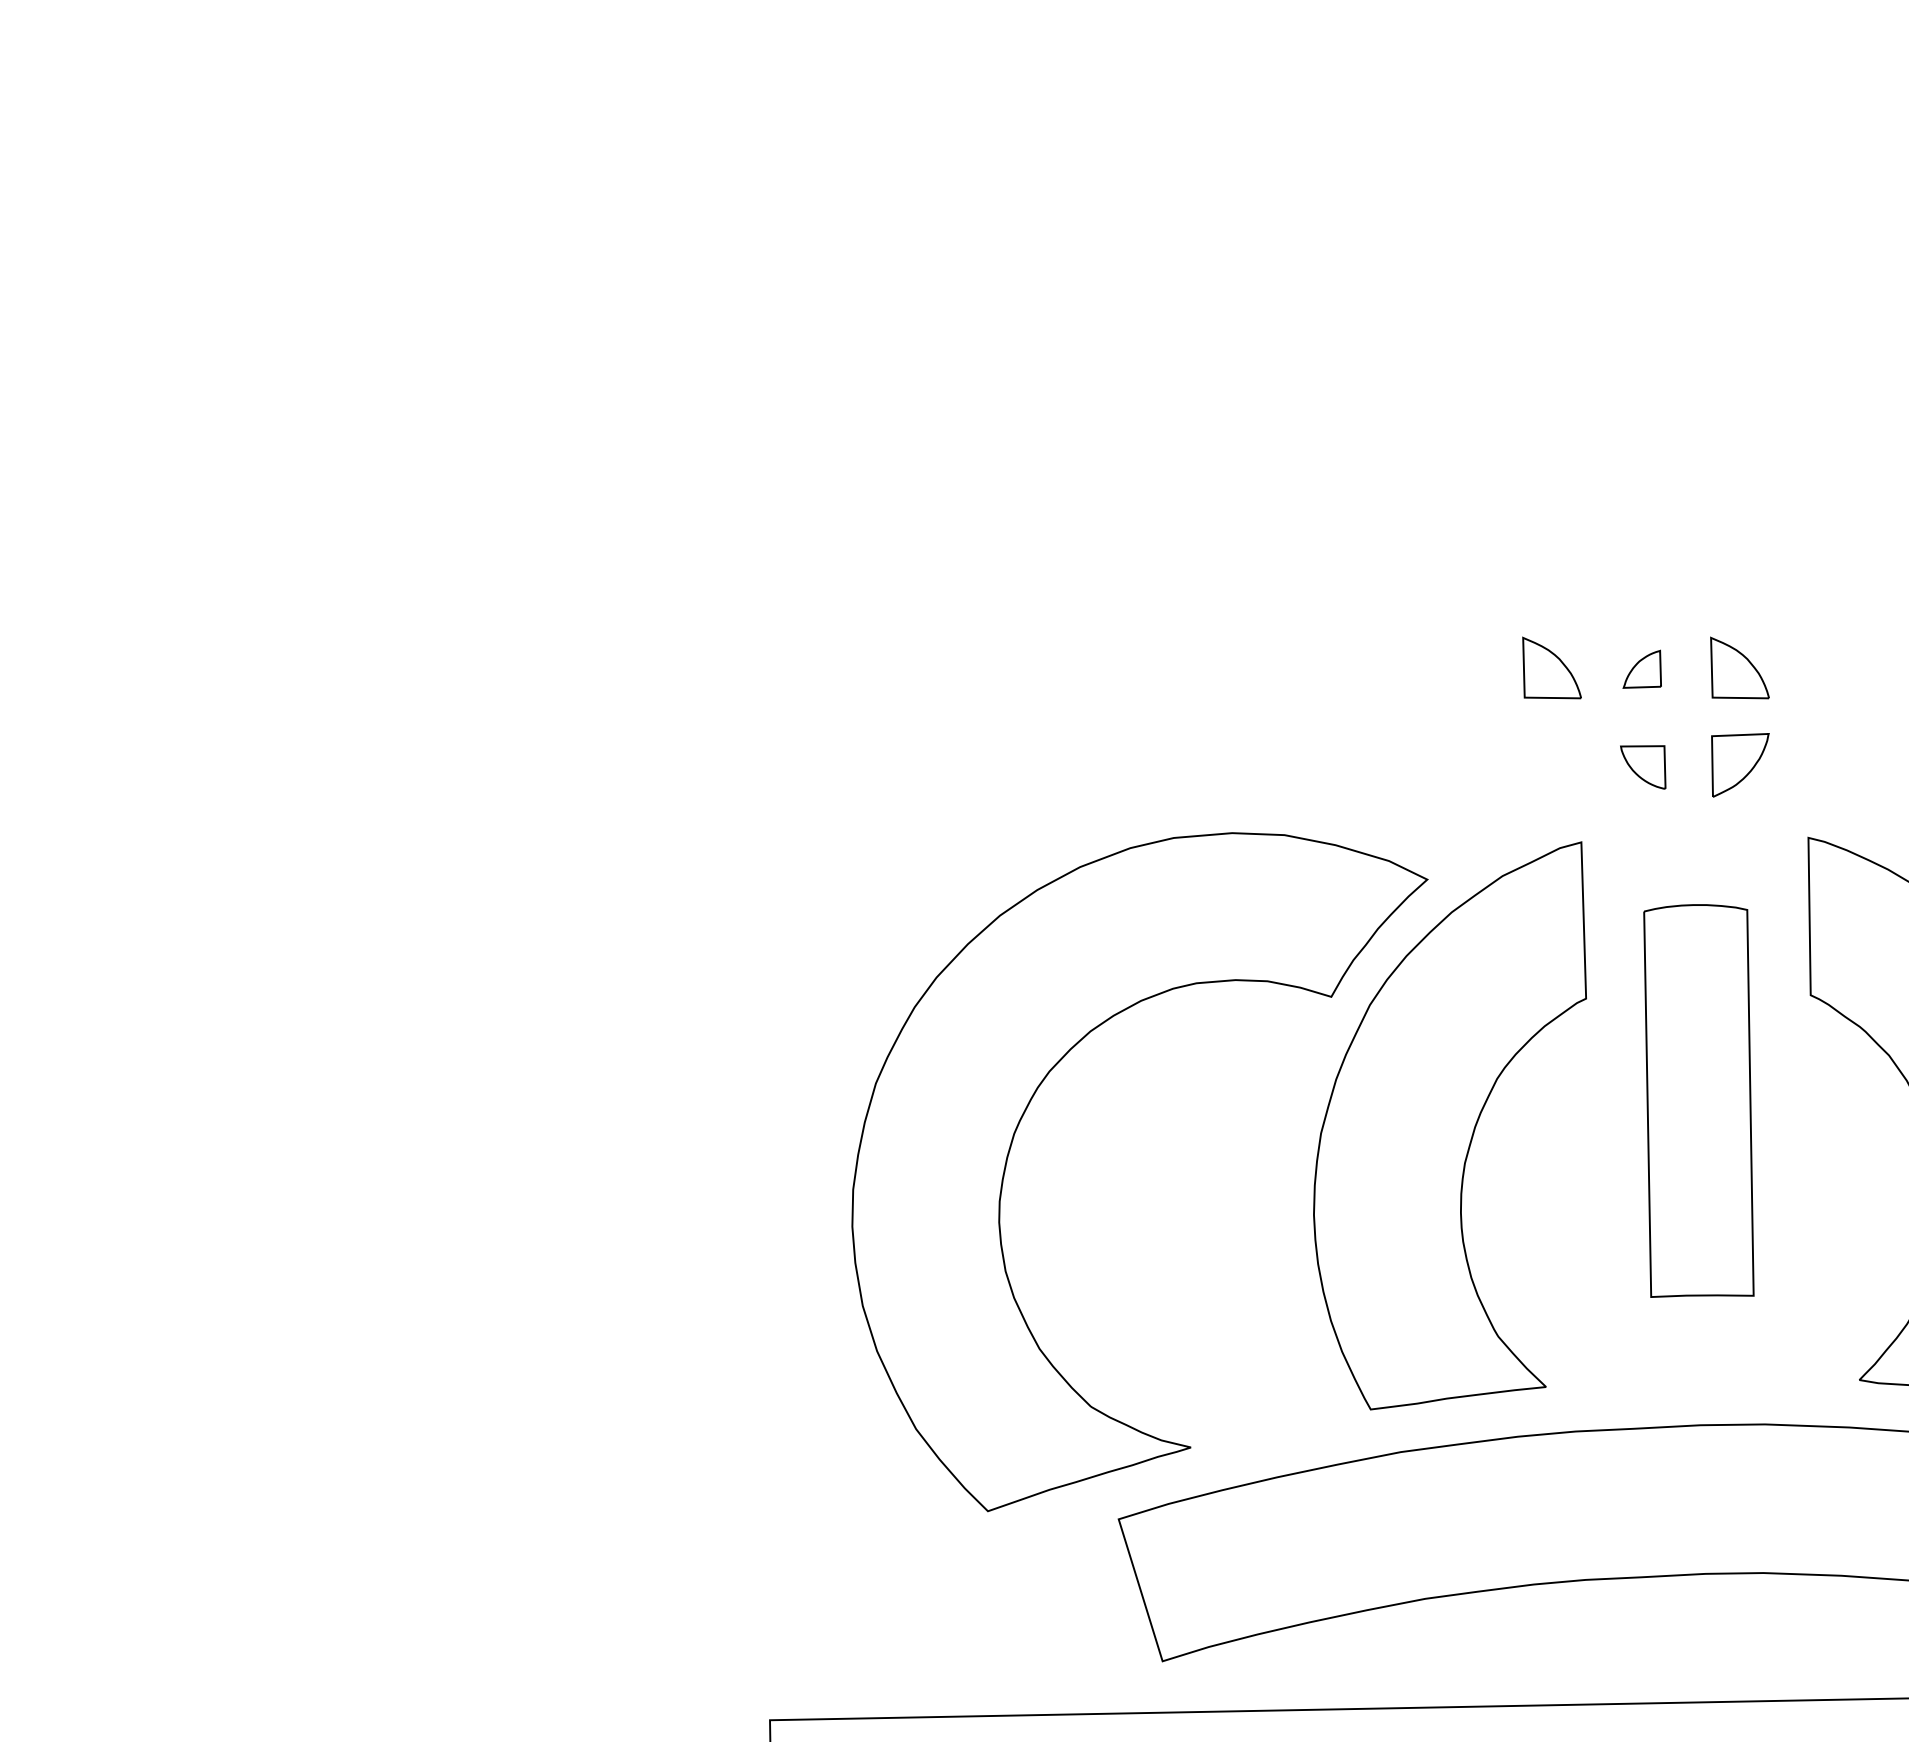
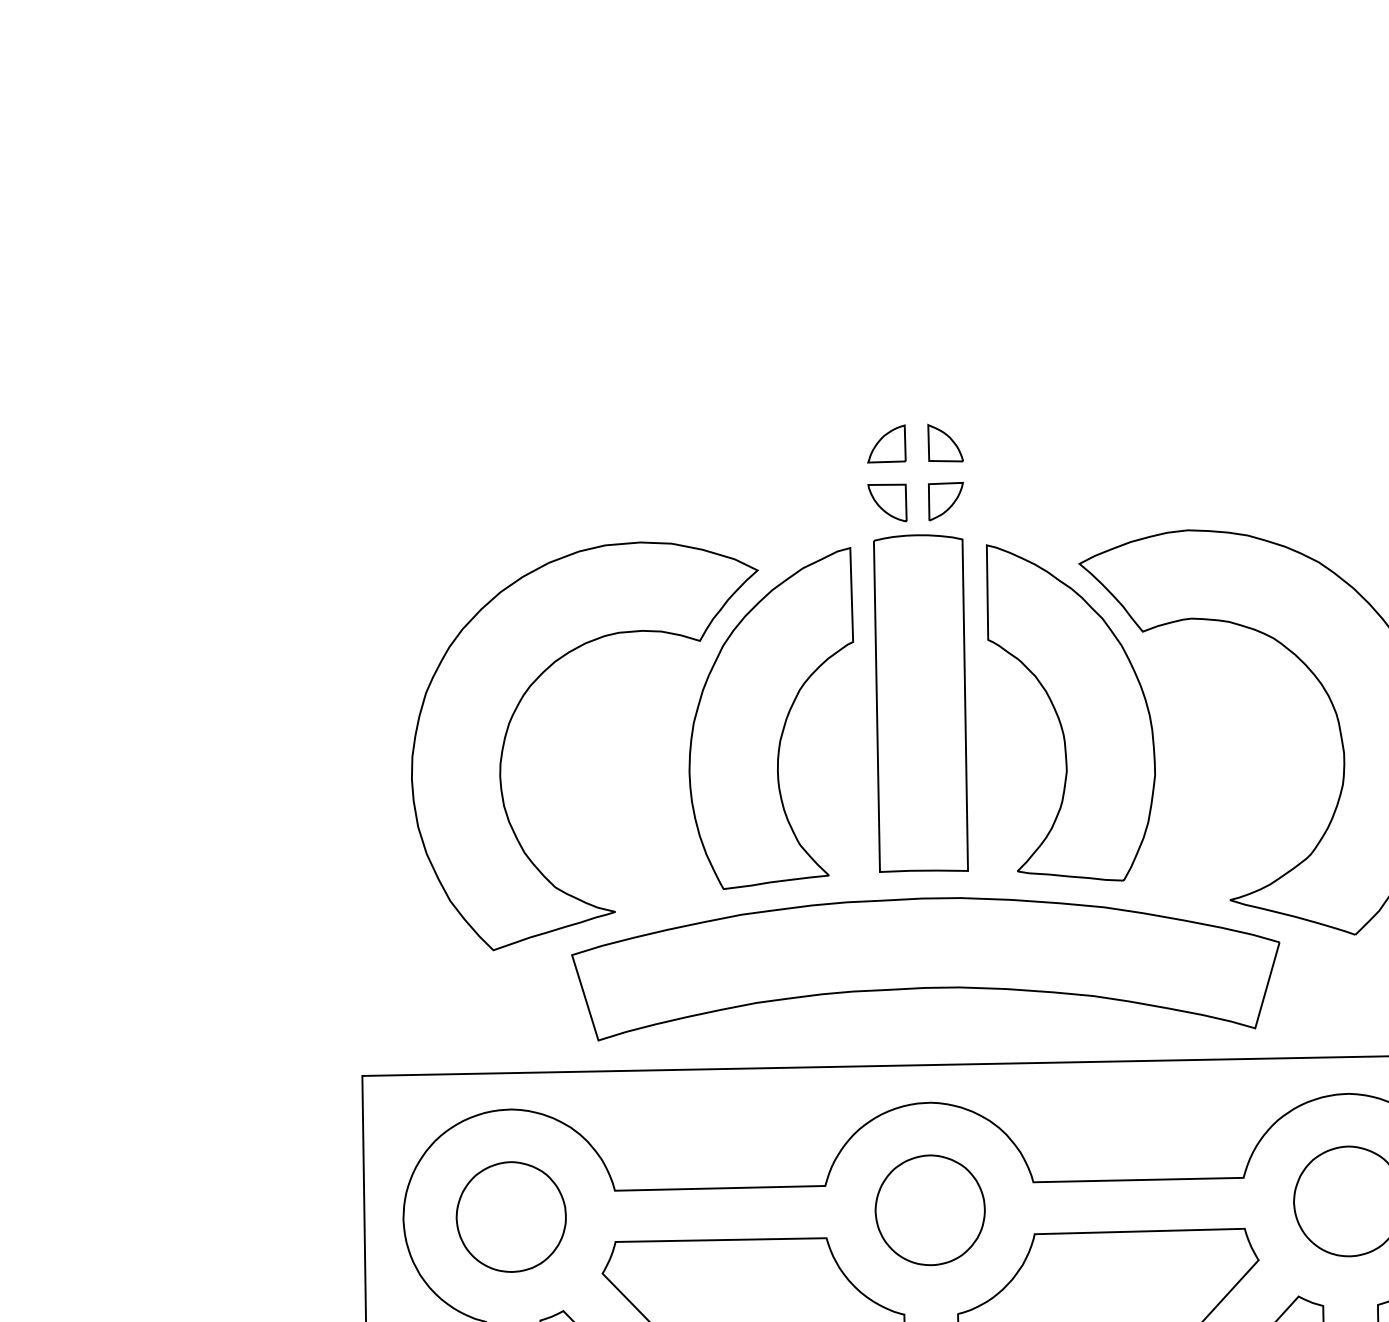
part: (1551, 666) -> (832, 442), removed
part: (1641, 668) -> (886, 443), size x1.67
part: (1643, 766) -> (887, 502), size x1.43
part: (1698, 1100) -> (920, 703), size x1.43

